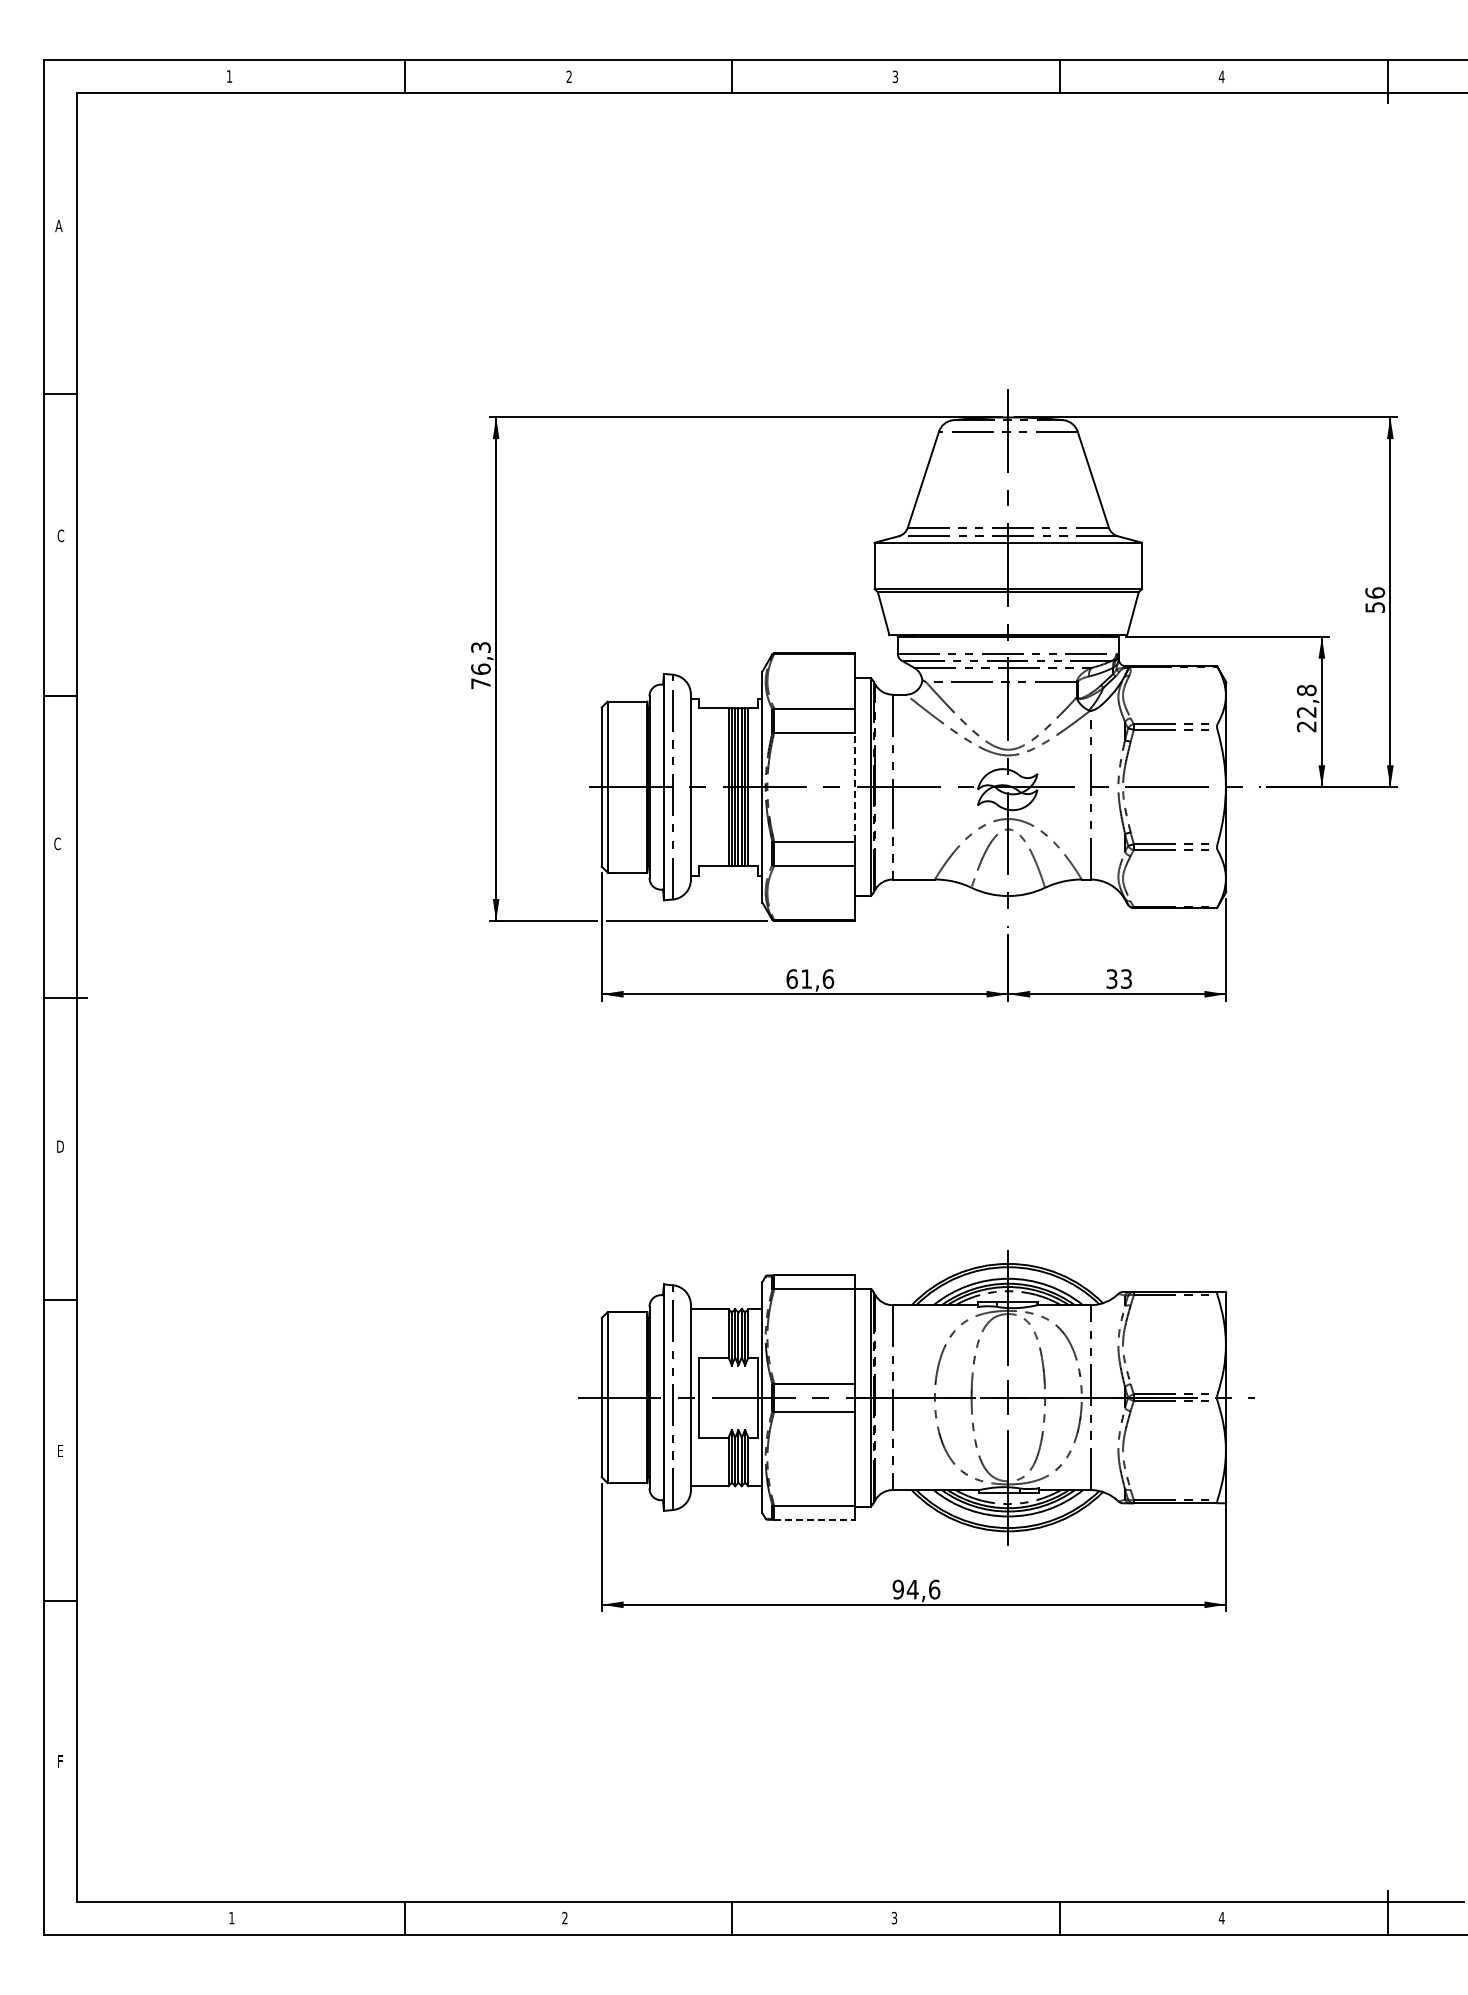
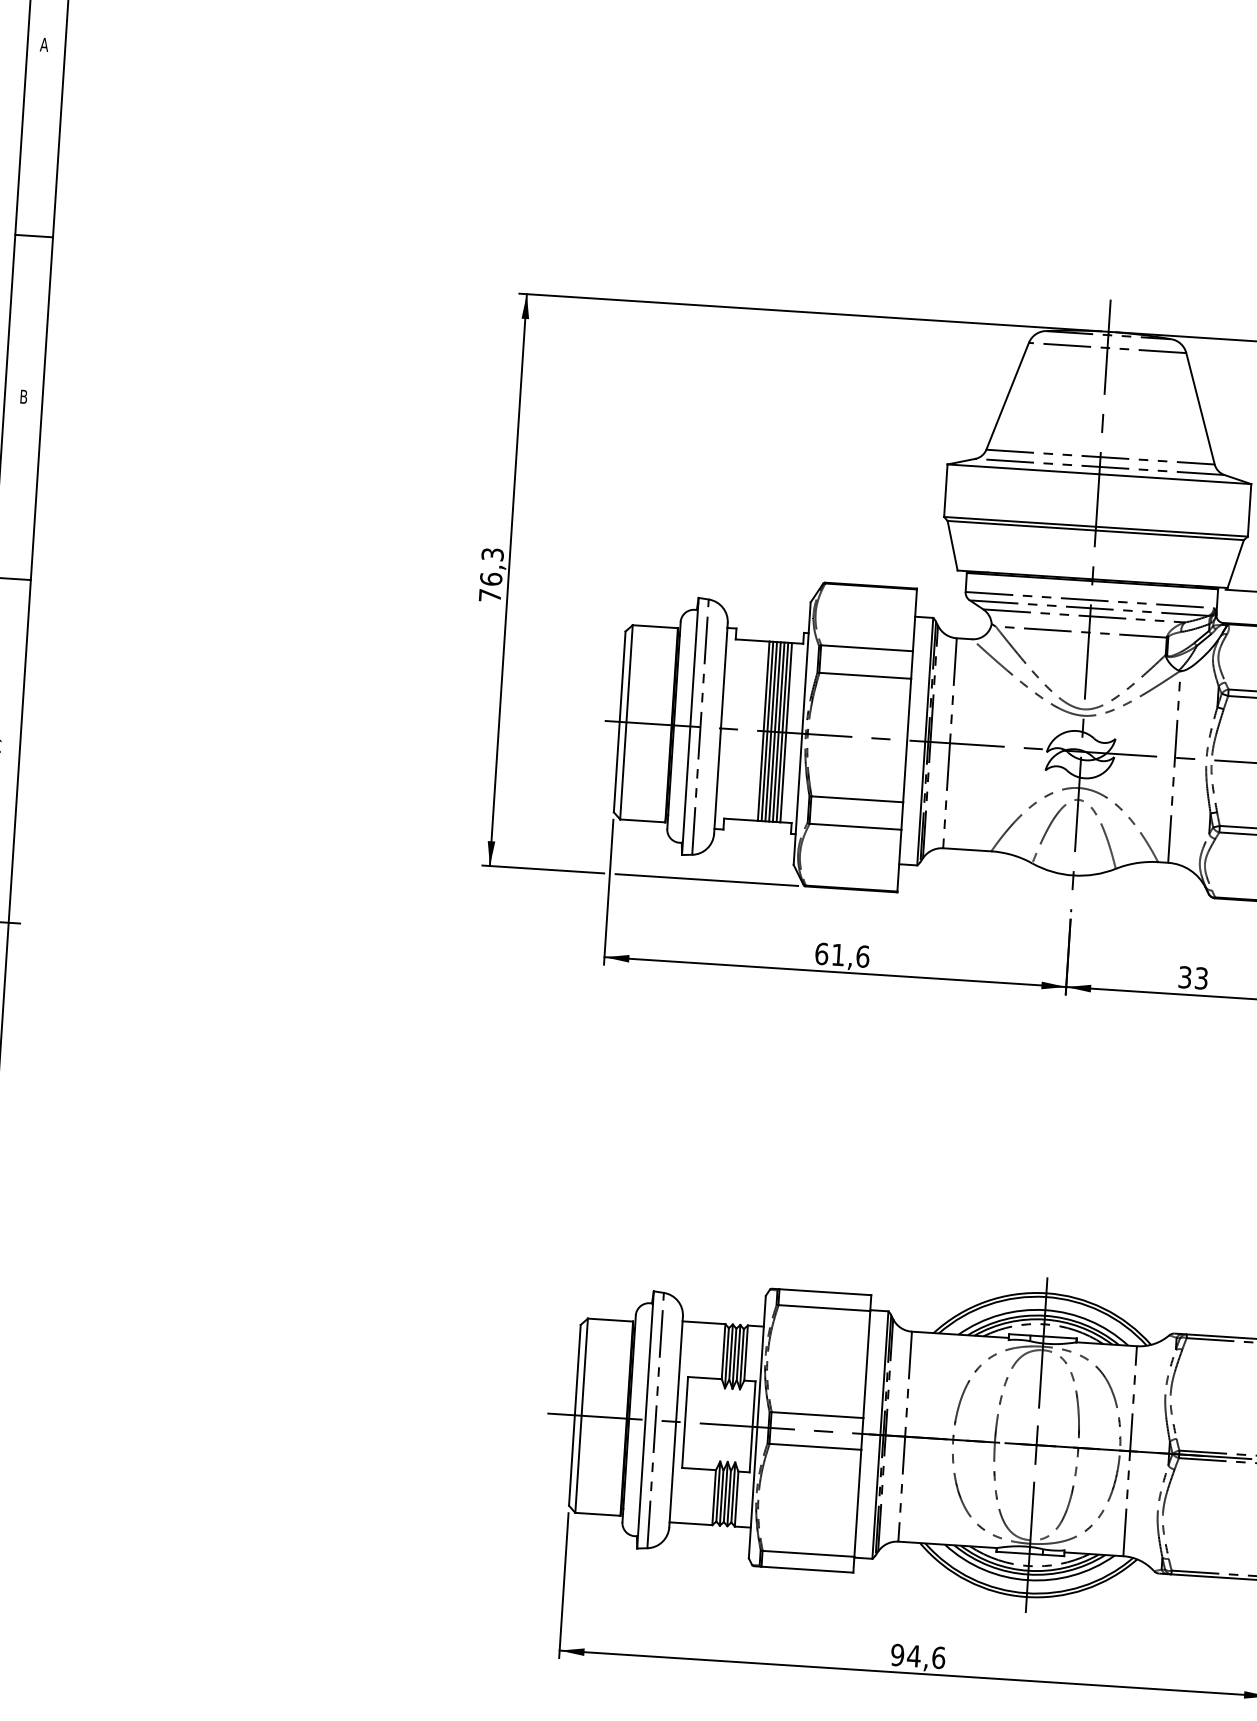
text: (60, 535) -> (23, 396), C -> B
line: (854, 786) -> (906, 739), dashed -> solid
line: (815, 1519) -> (808, 1569), dashed -> solid

